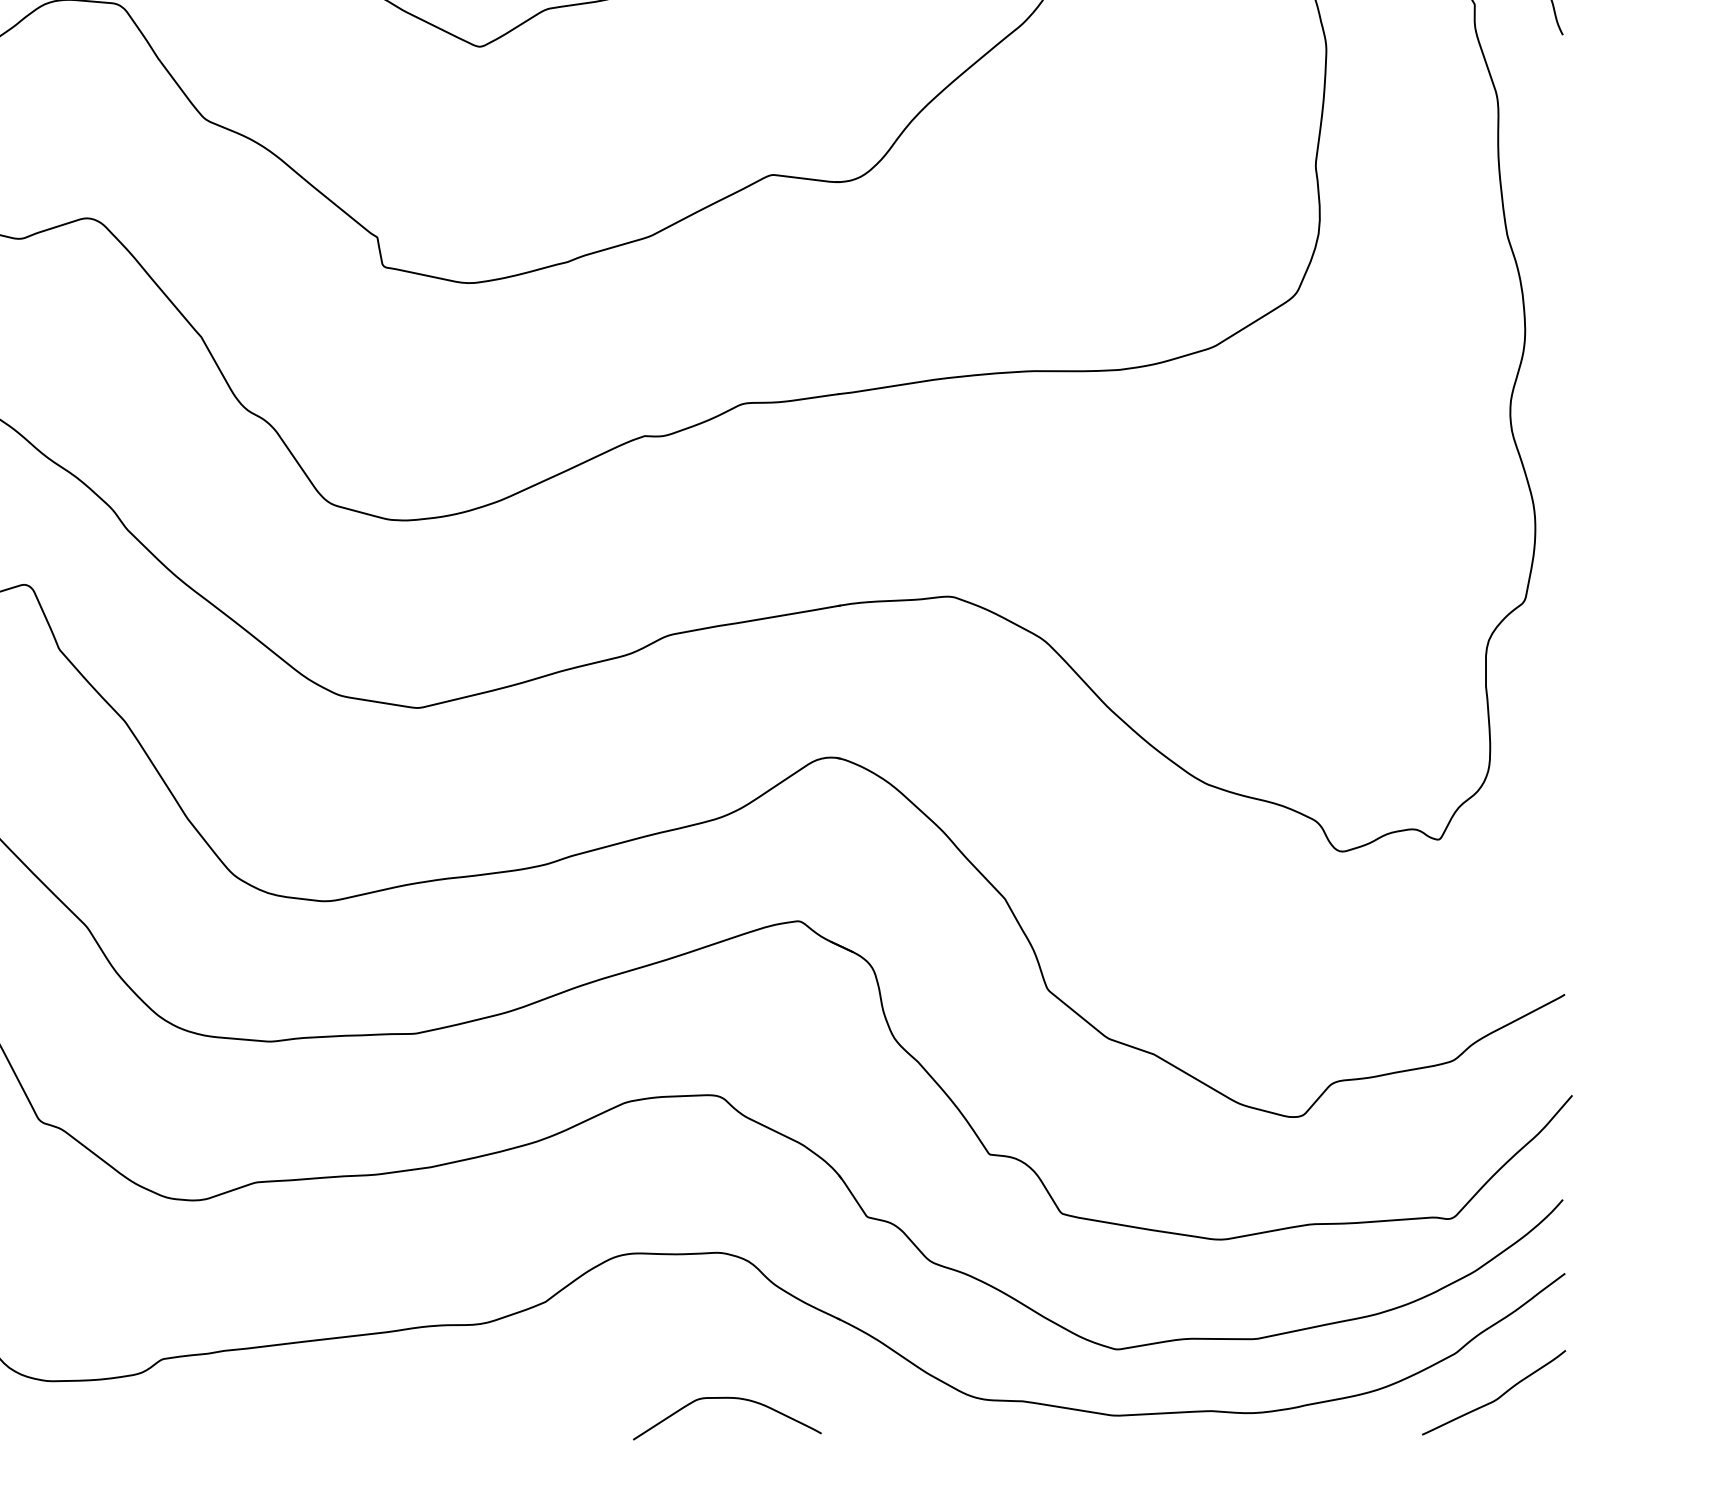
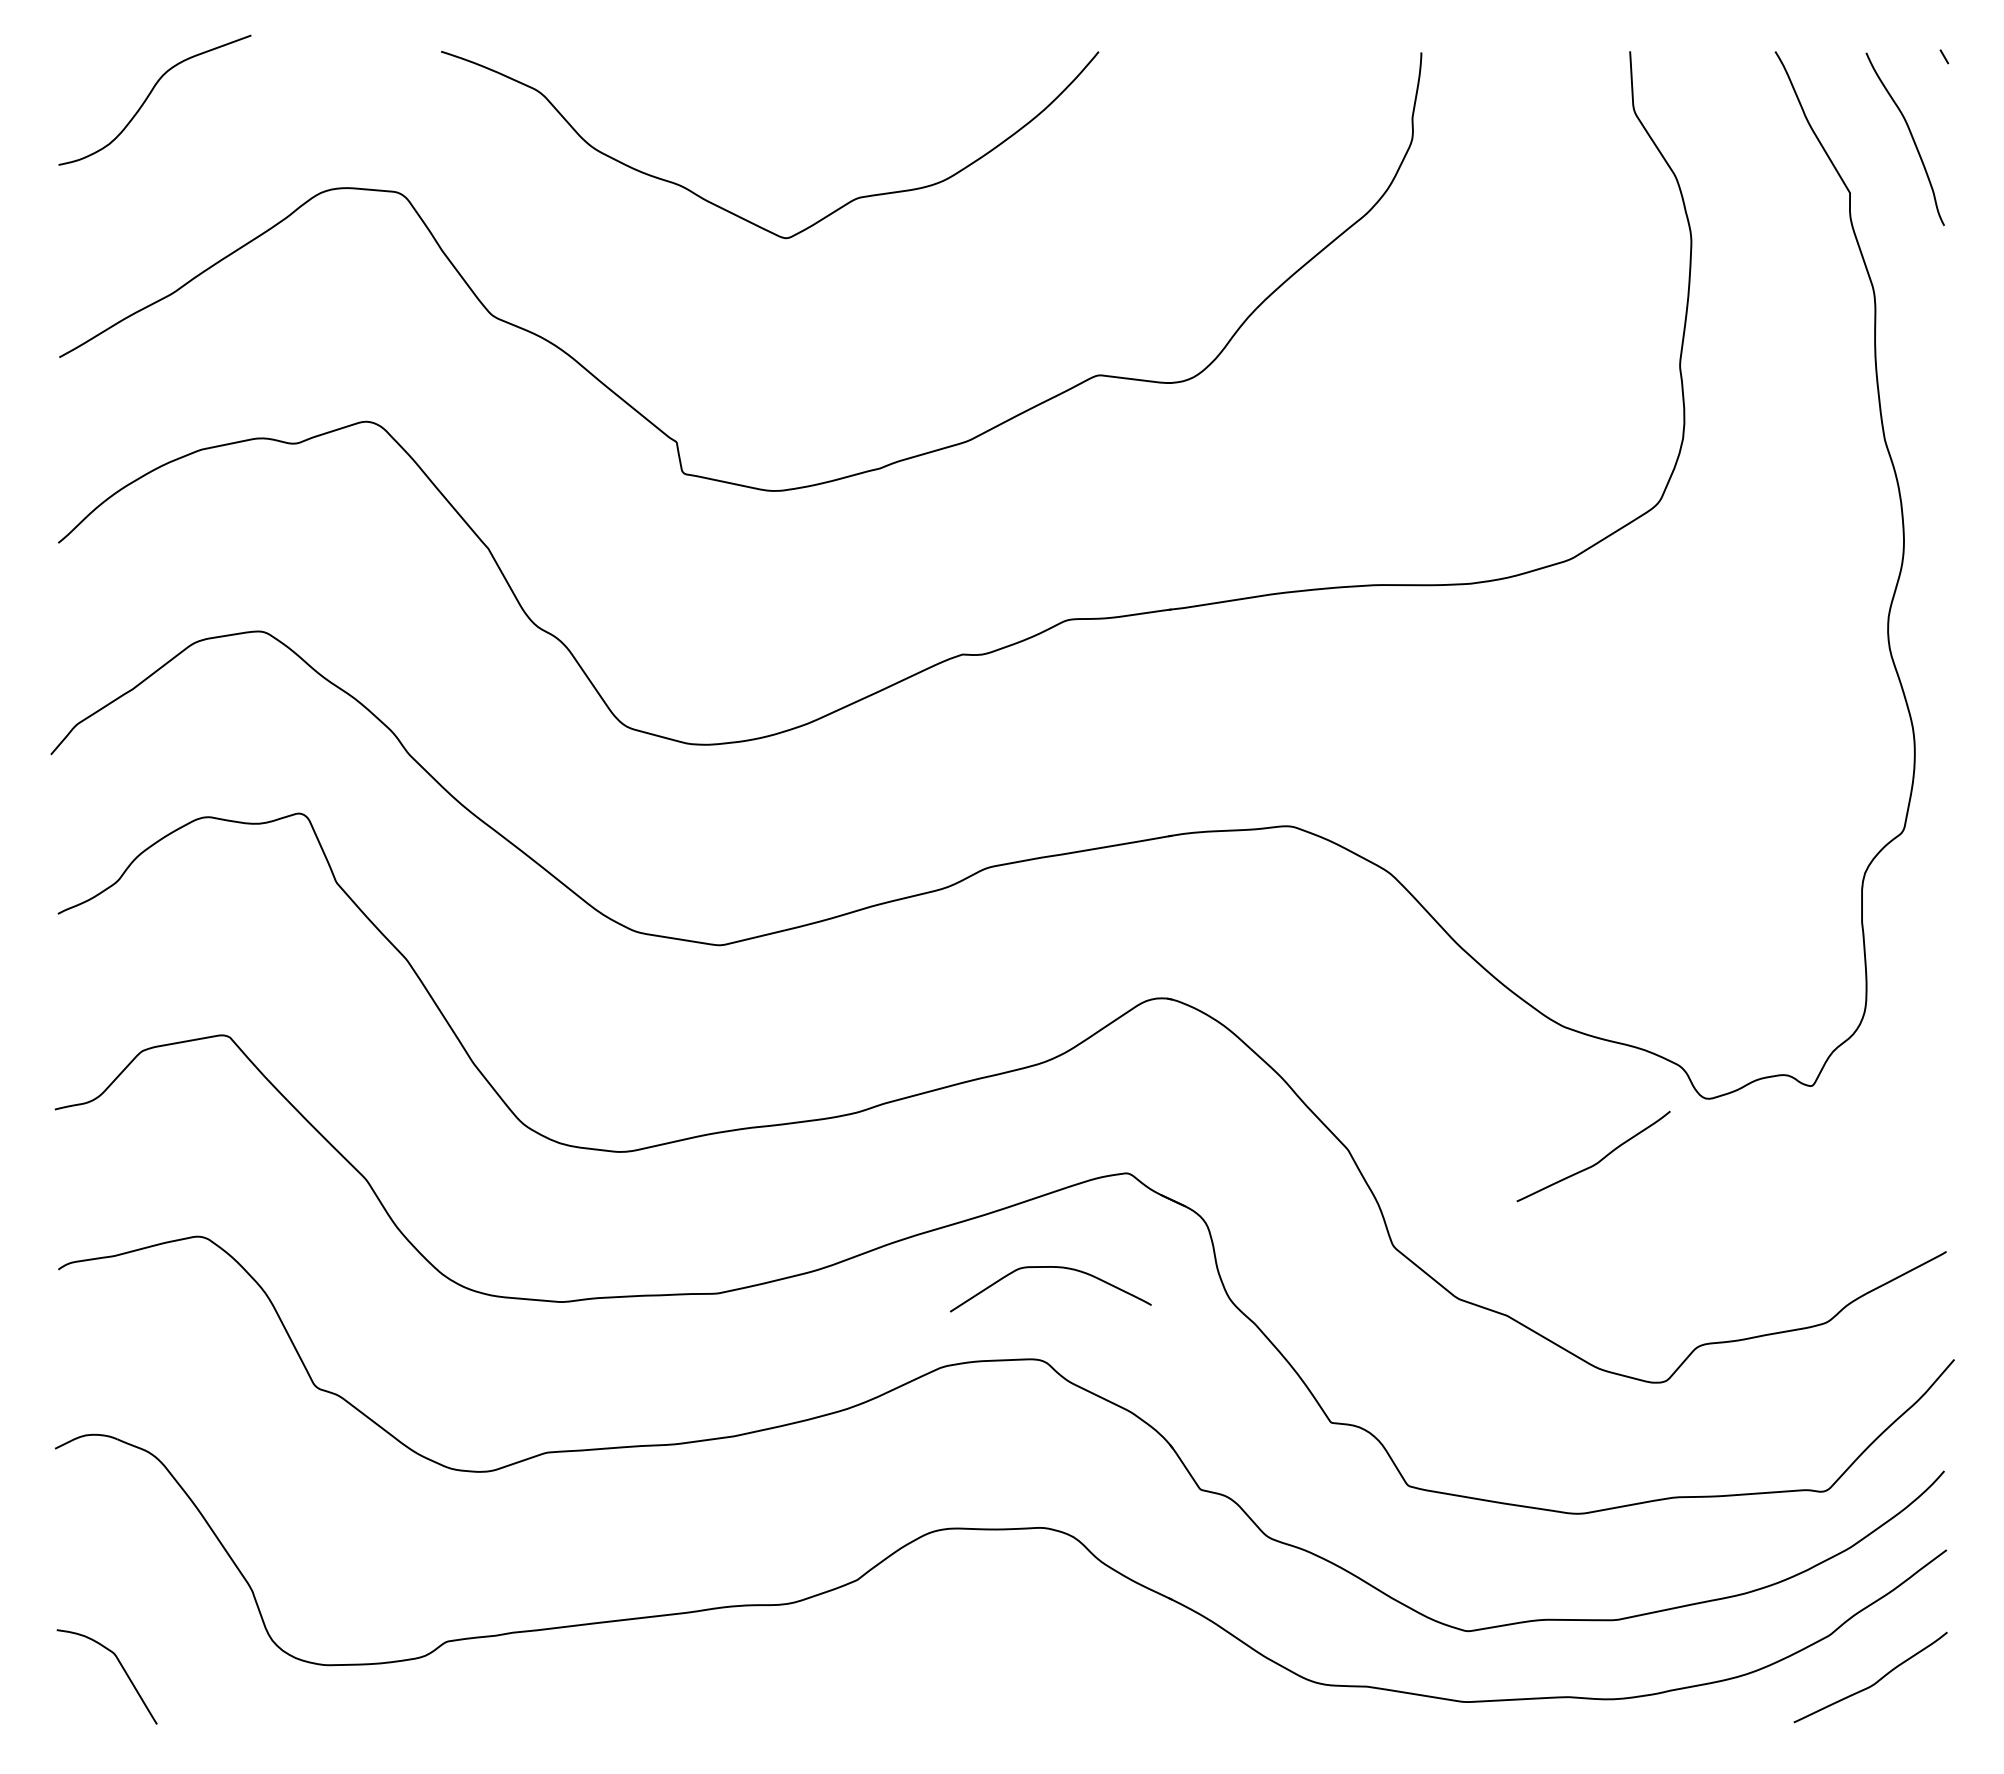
curve: (1237, 911) -> (1596, 1162), added
curve: (727, 1398) -> (1050, 1267), moved

